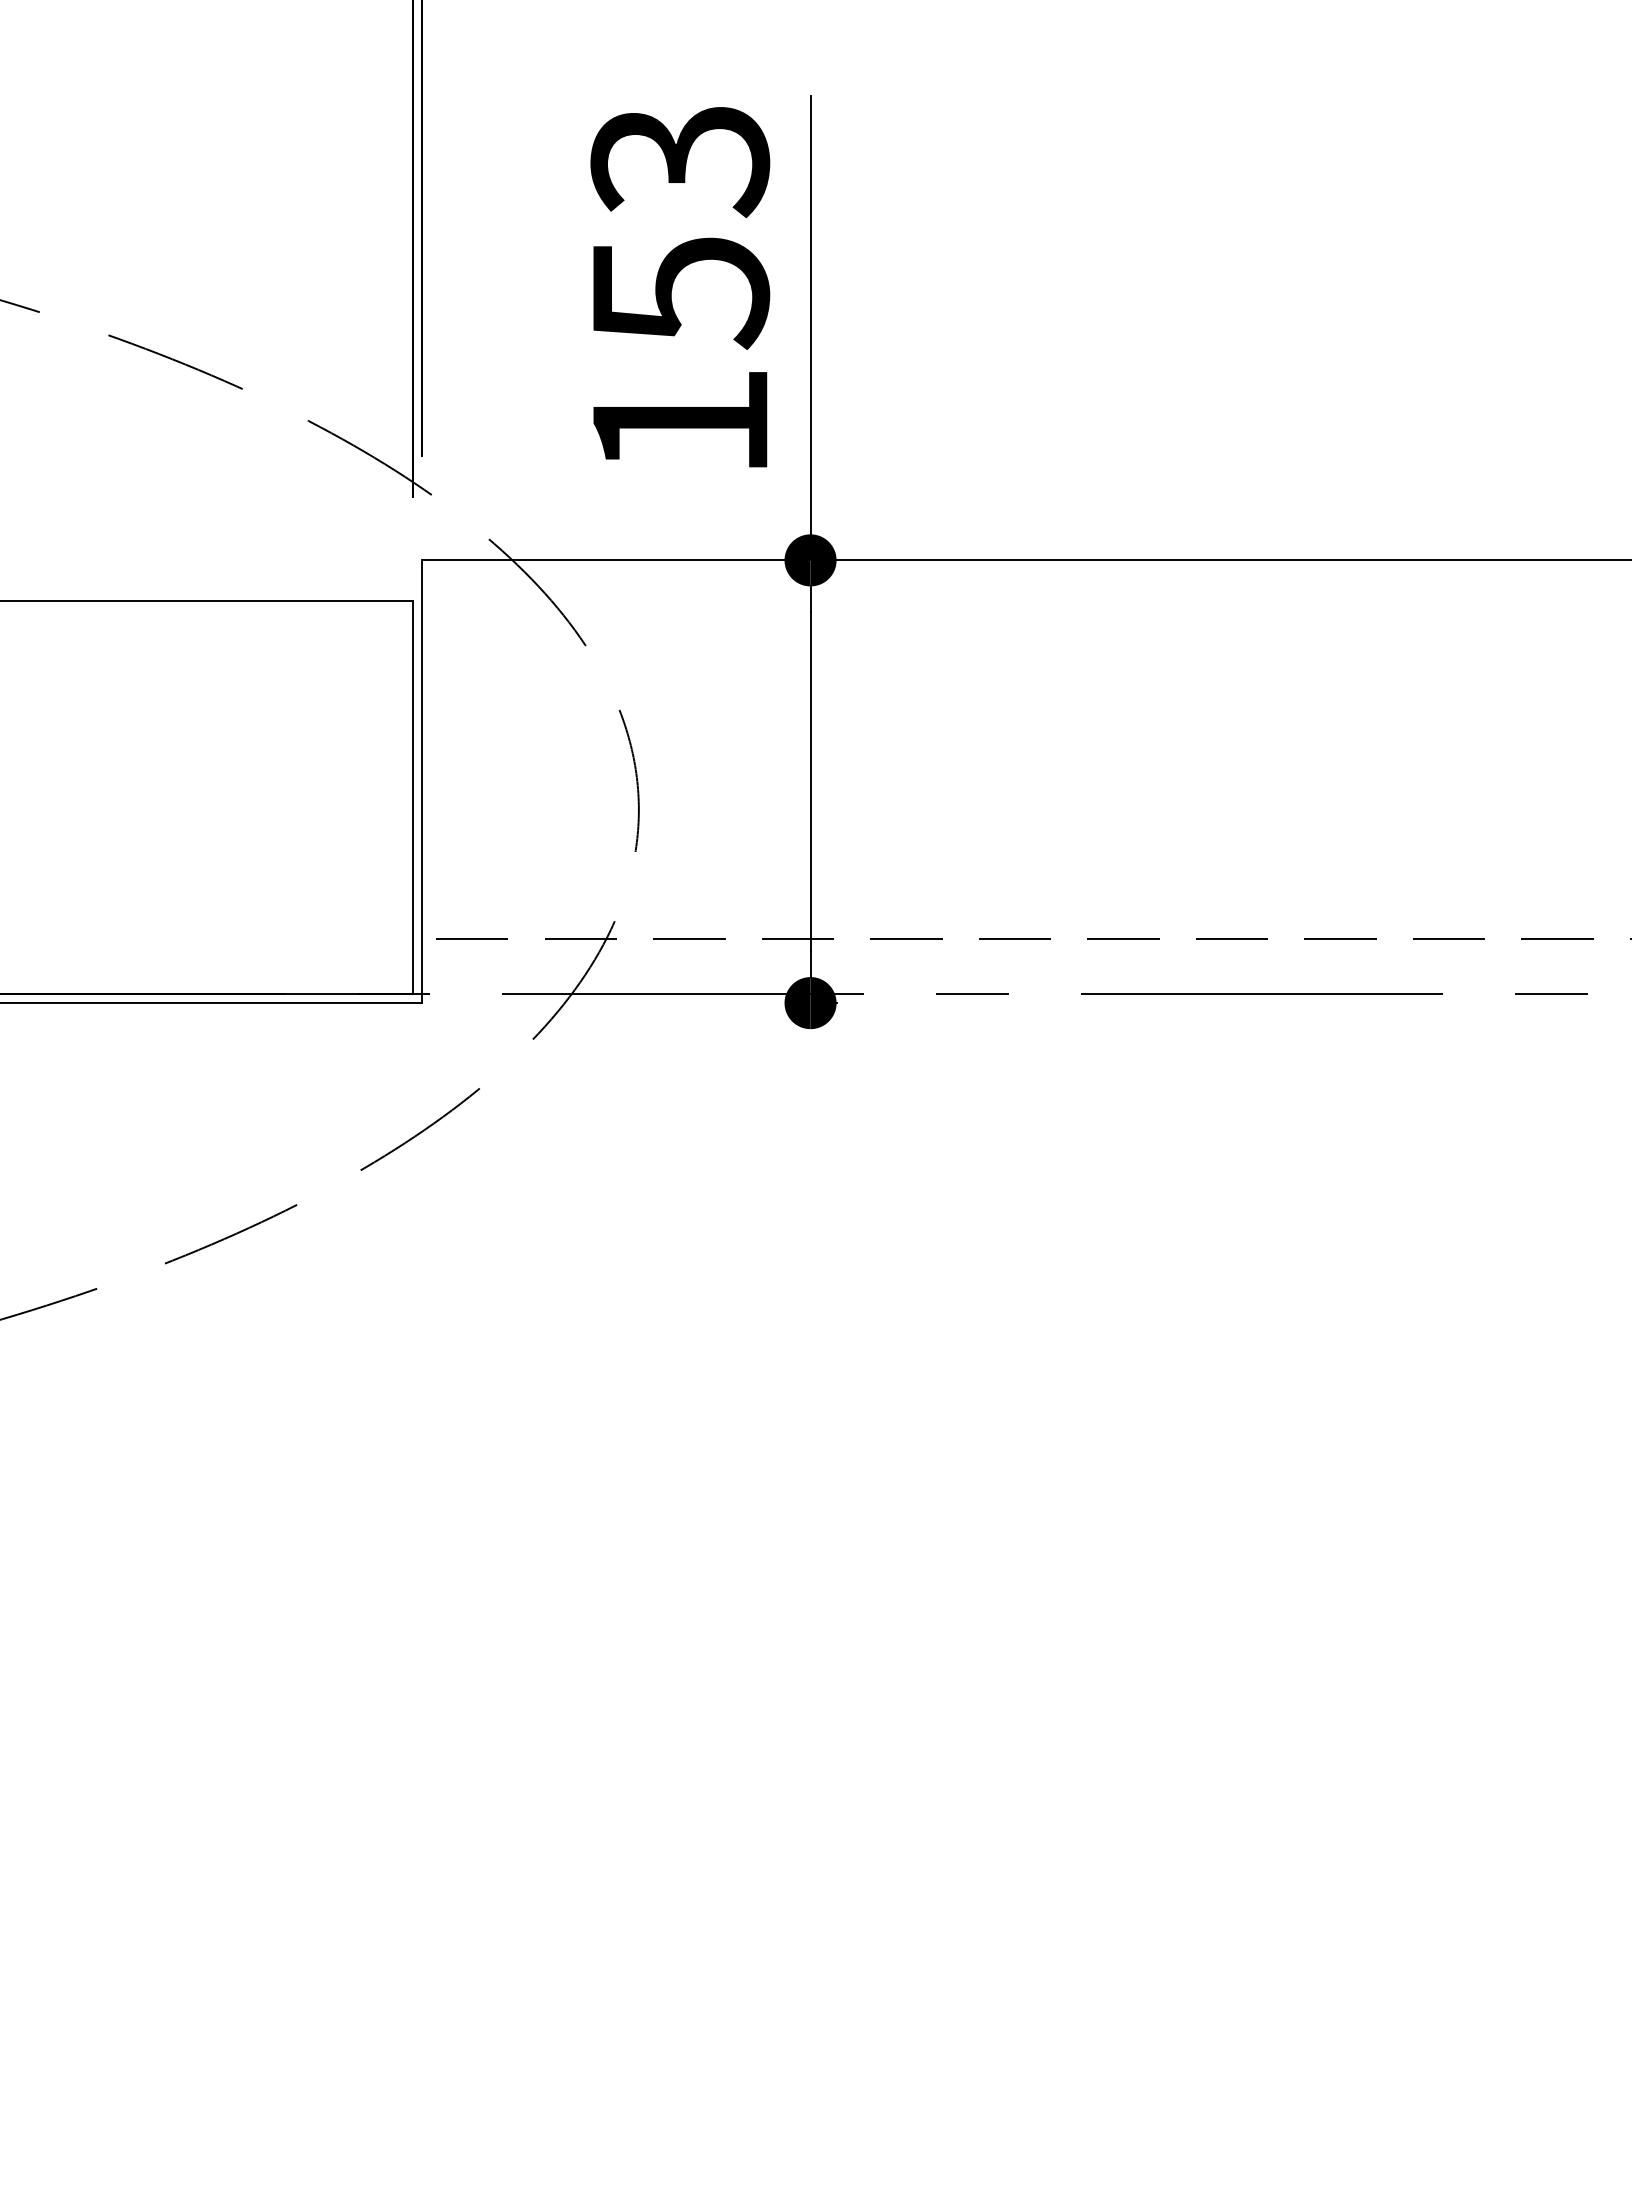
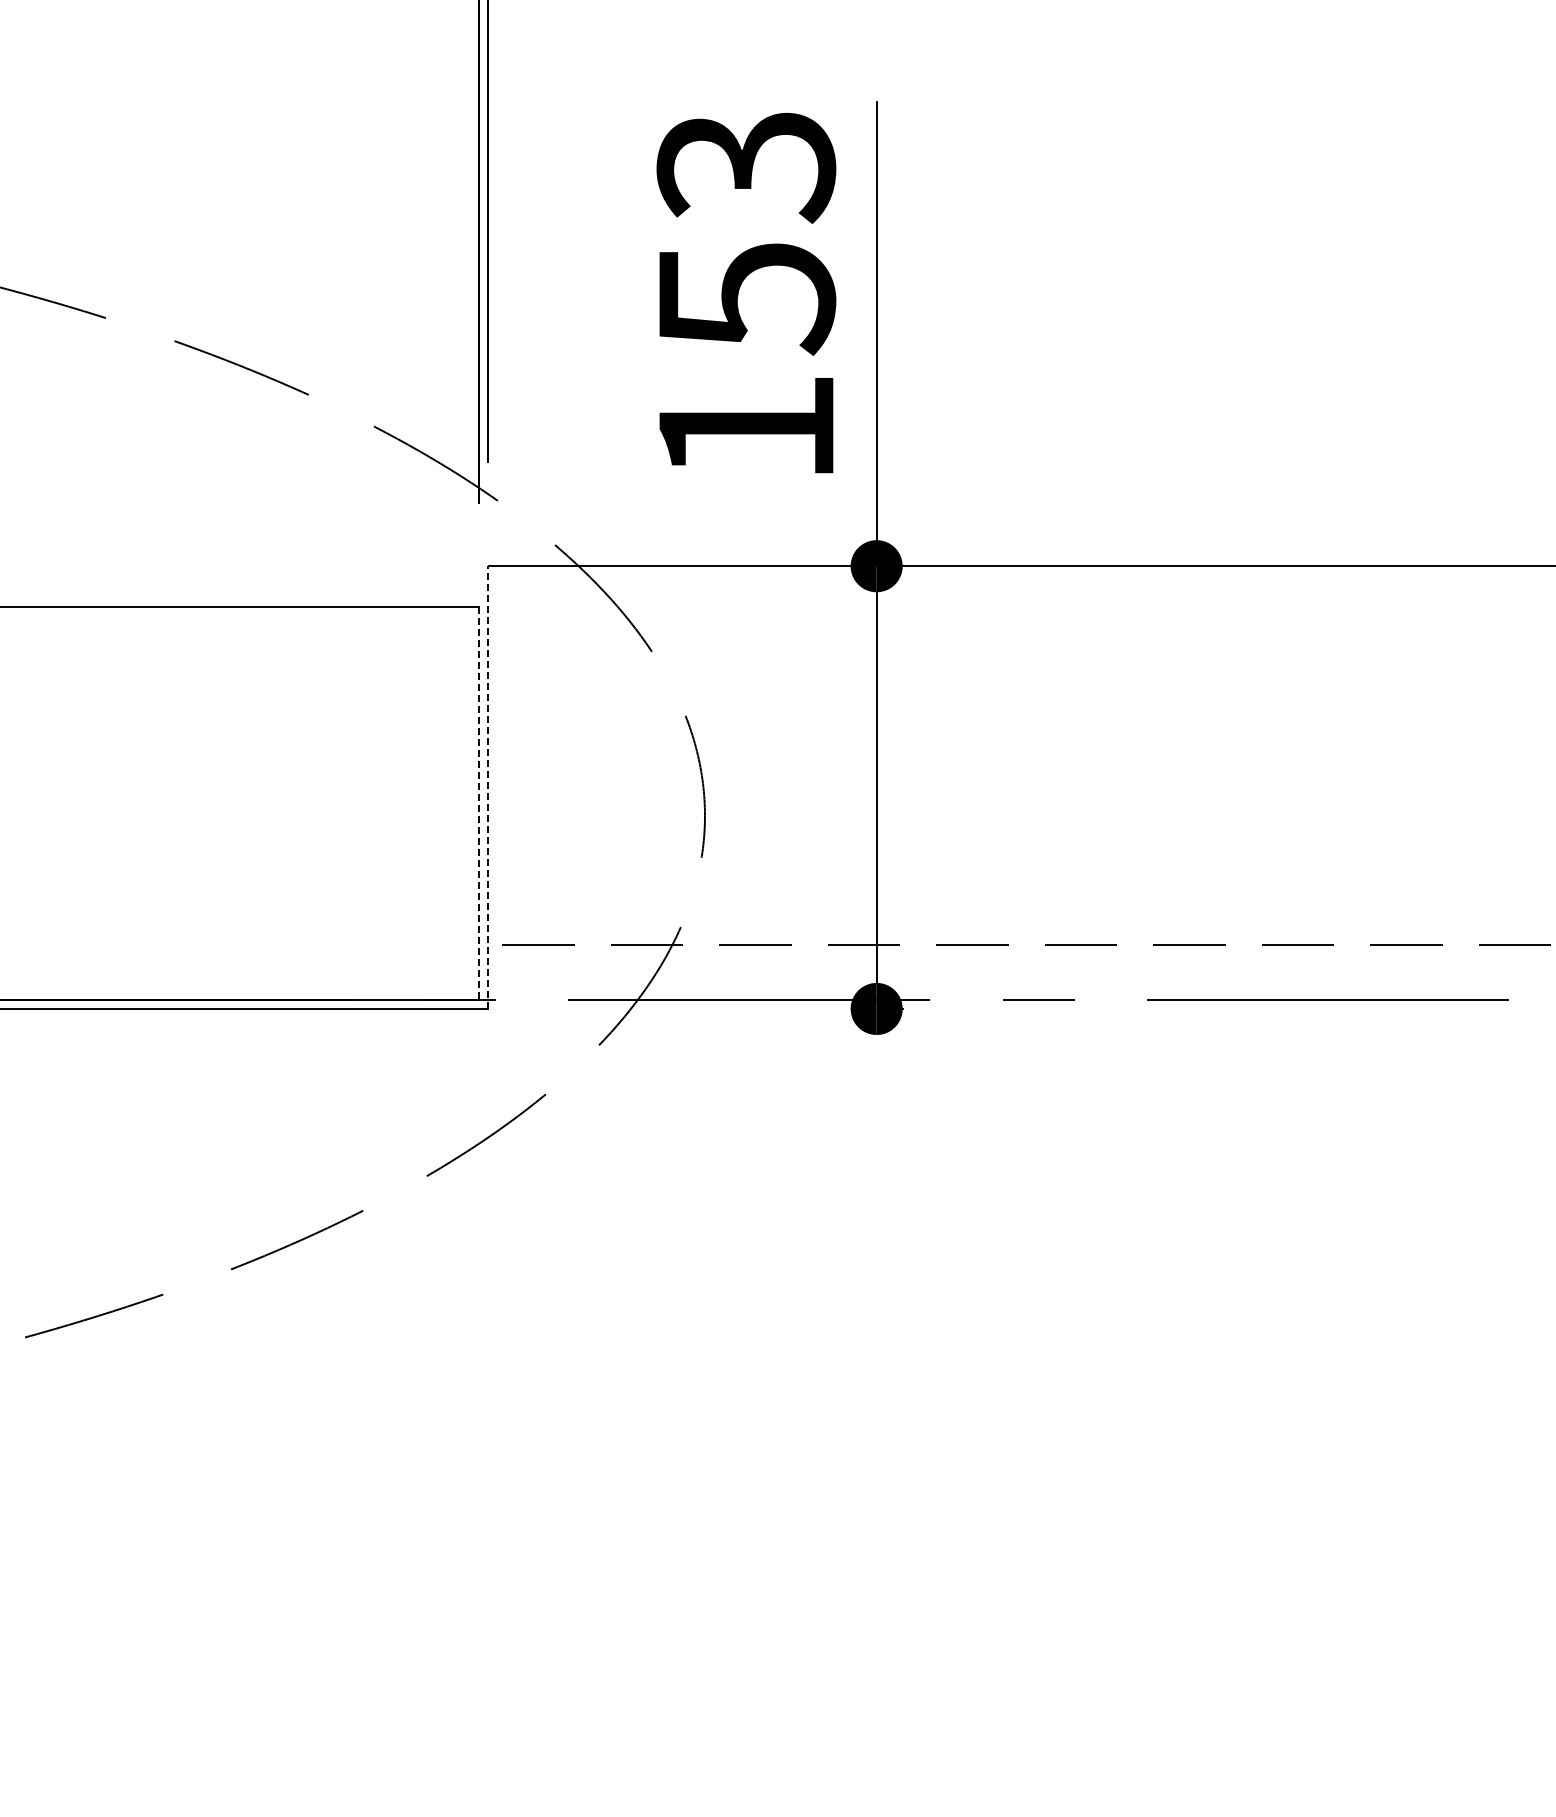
line: (421, 781) -> (487, 787), solid -> dashed
line: (412, 797) -> (478, 803), solid -> dashed

